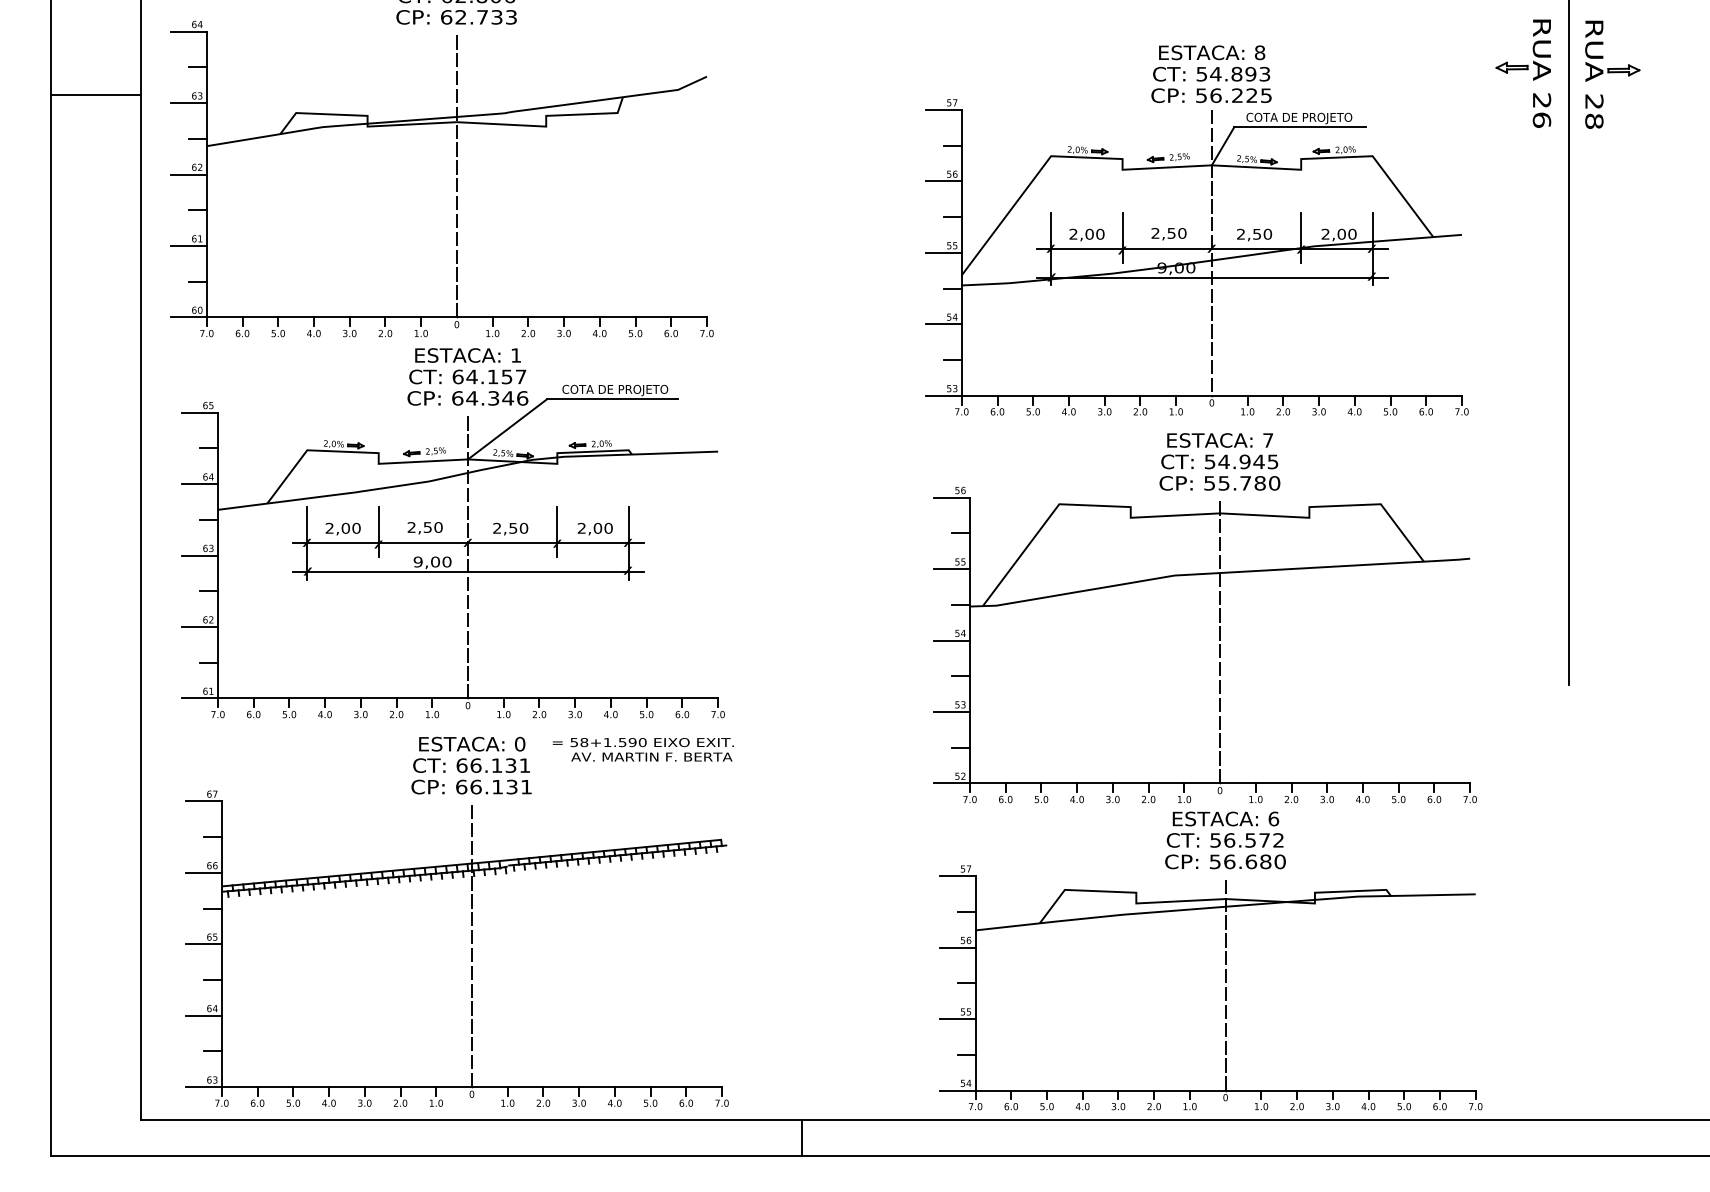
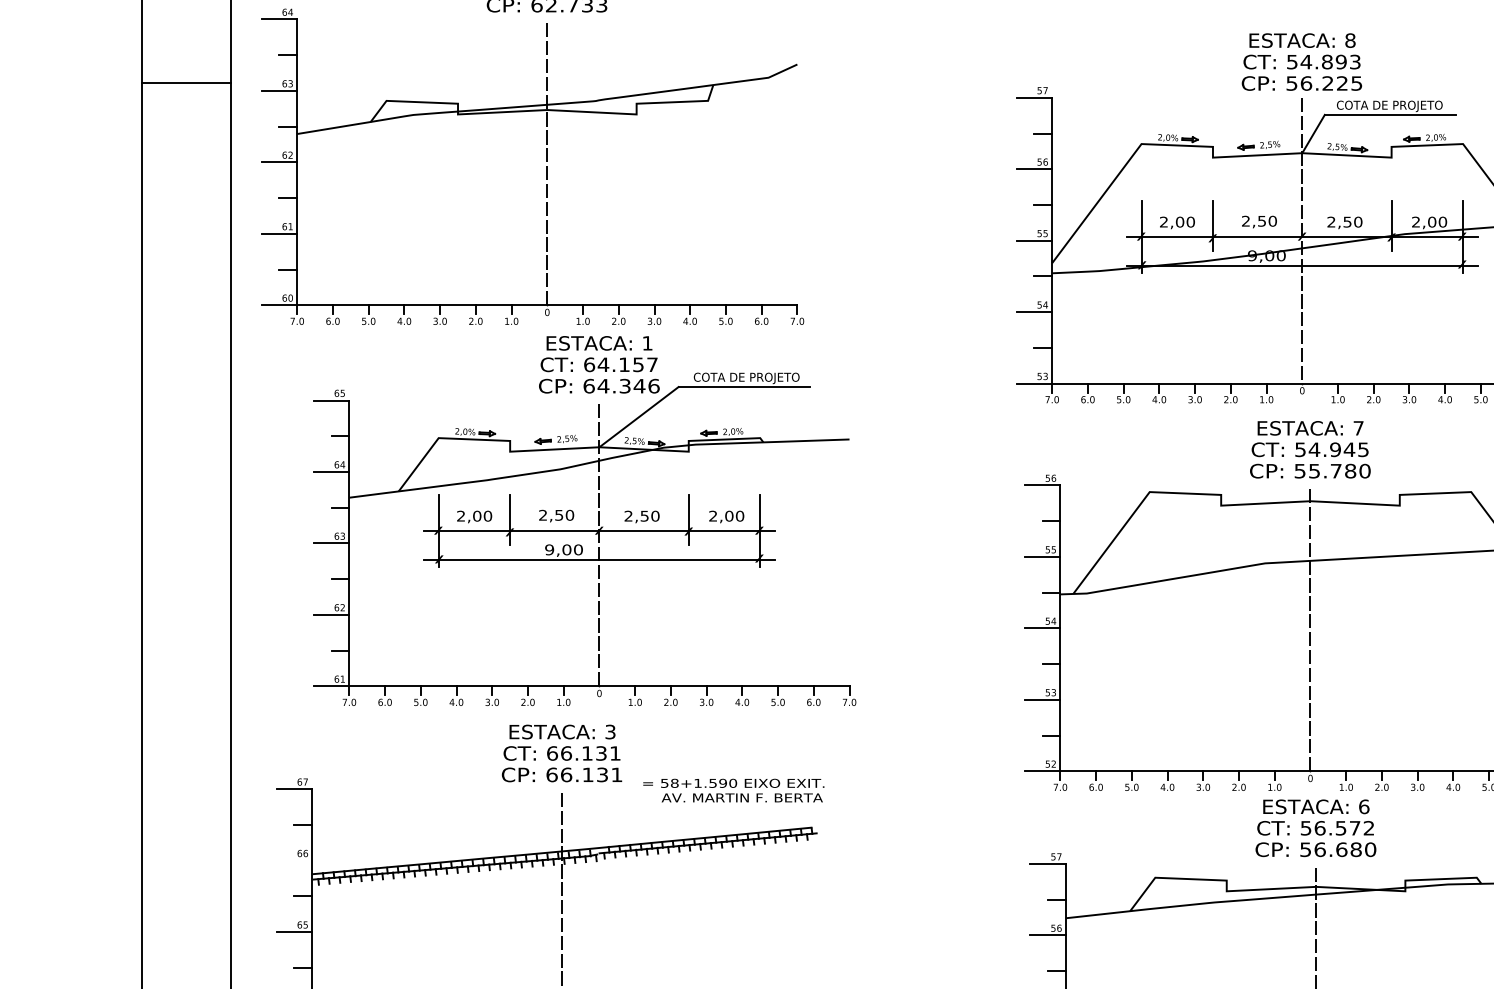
part: (452, 542) -> (583, 530), moved
text: (520, 743) -> (610, 731), 0 -> 3
text: (642, 749) -> (732, 790), moved
line: (203, 872) -> (293, 860), removed

